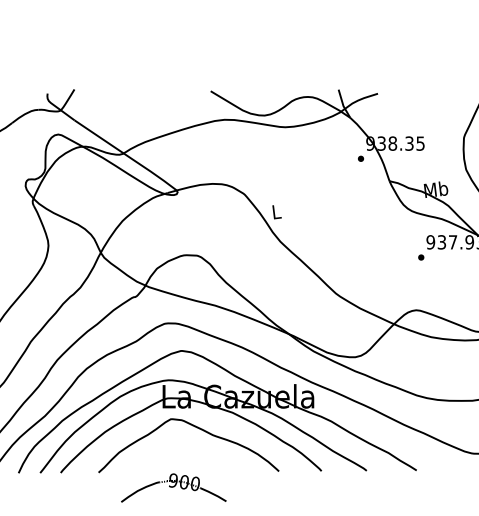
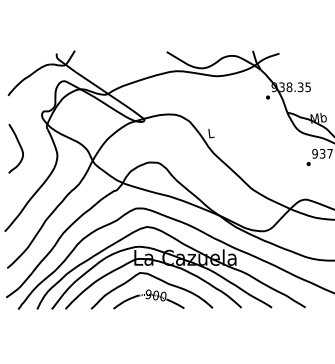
part: (173, 488) -> (148, 299), moved

